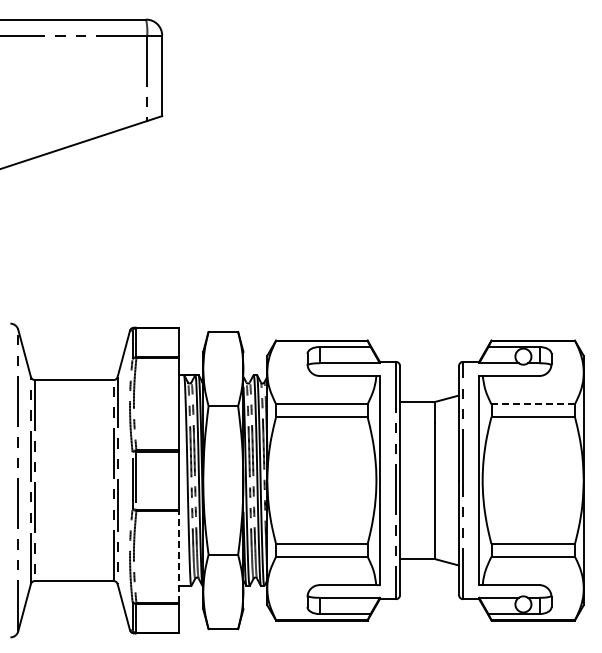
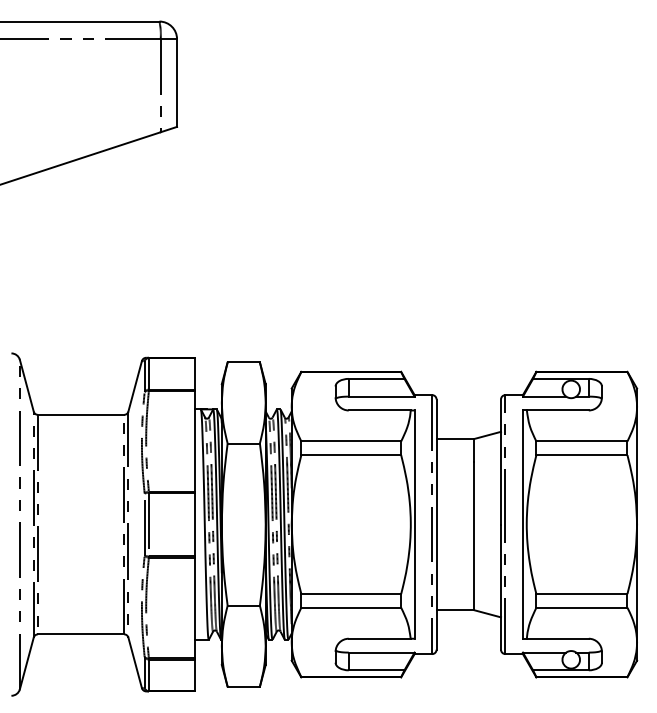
line: (533, 404) -> (582, 441), dashed -> solid
line: (179, 556) -> (195, 607), dashed -> solid

